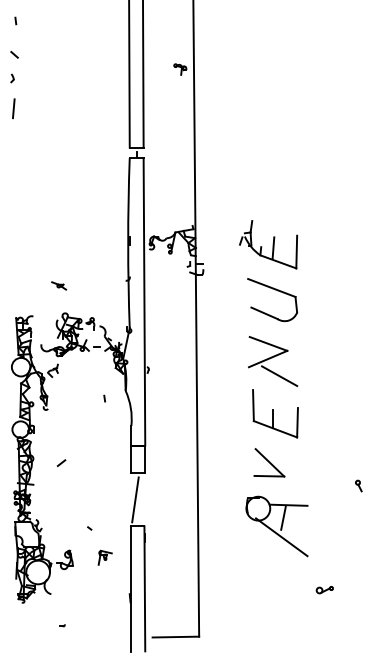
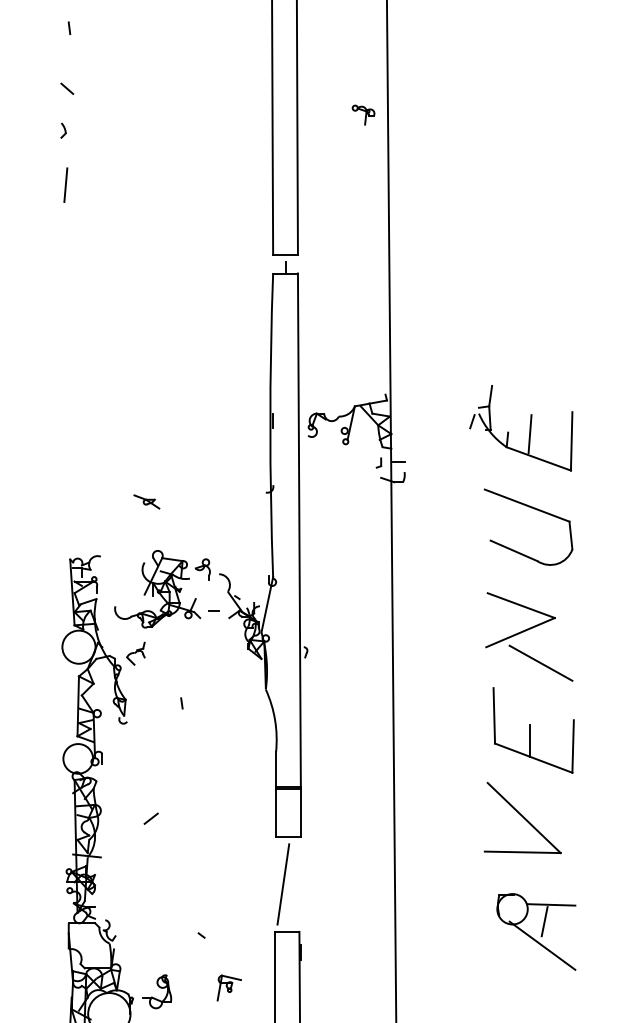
line: (104, 398) -> (181, 703), moved
part: (269, 462) -> (522, 817), size x1.43
part: (276, 526) -> (535, 932), size x0.71

